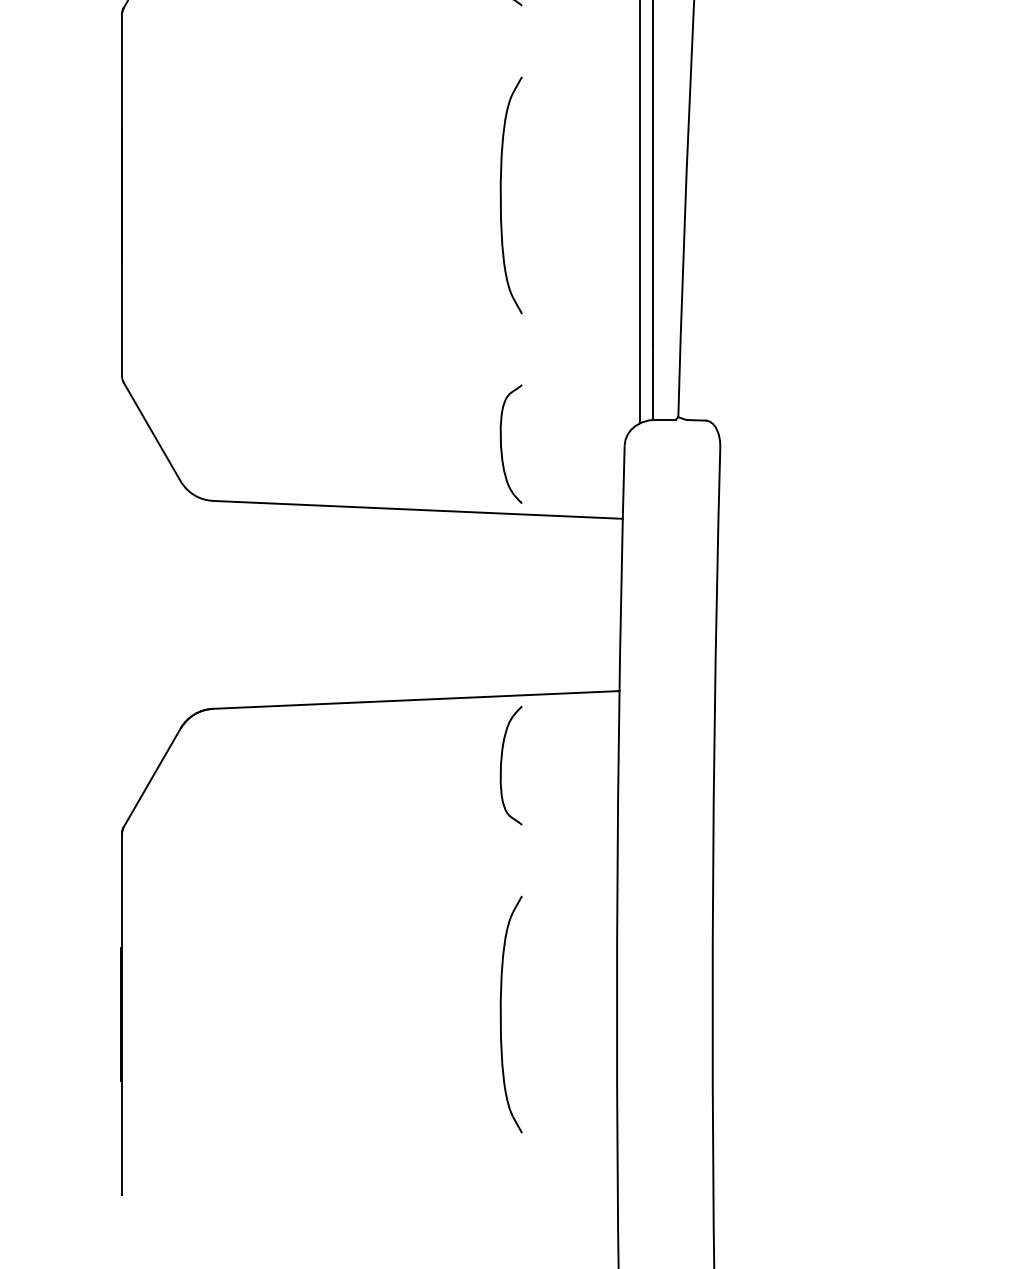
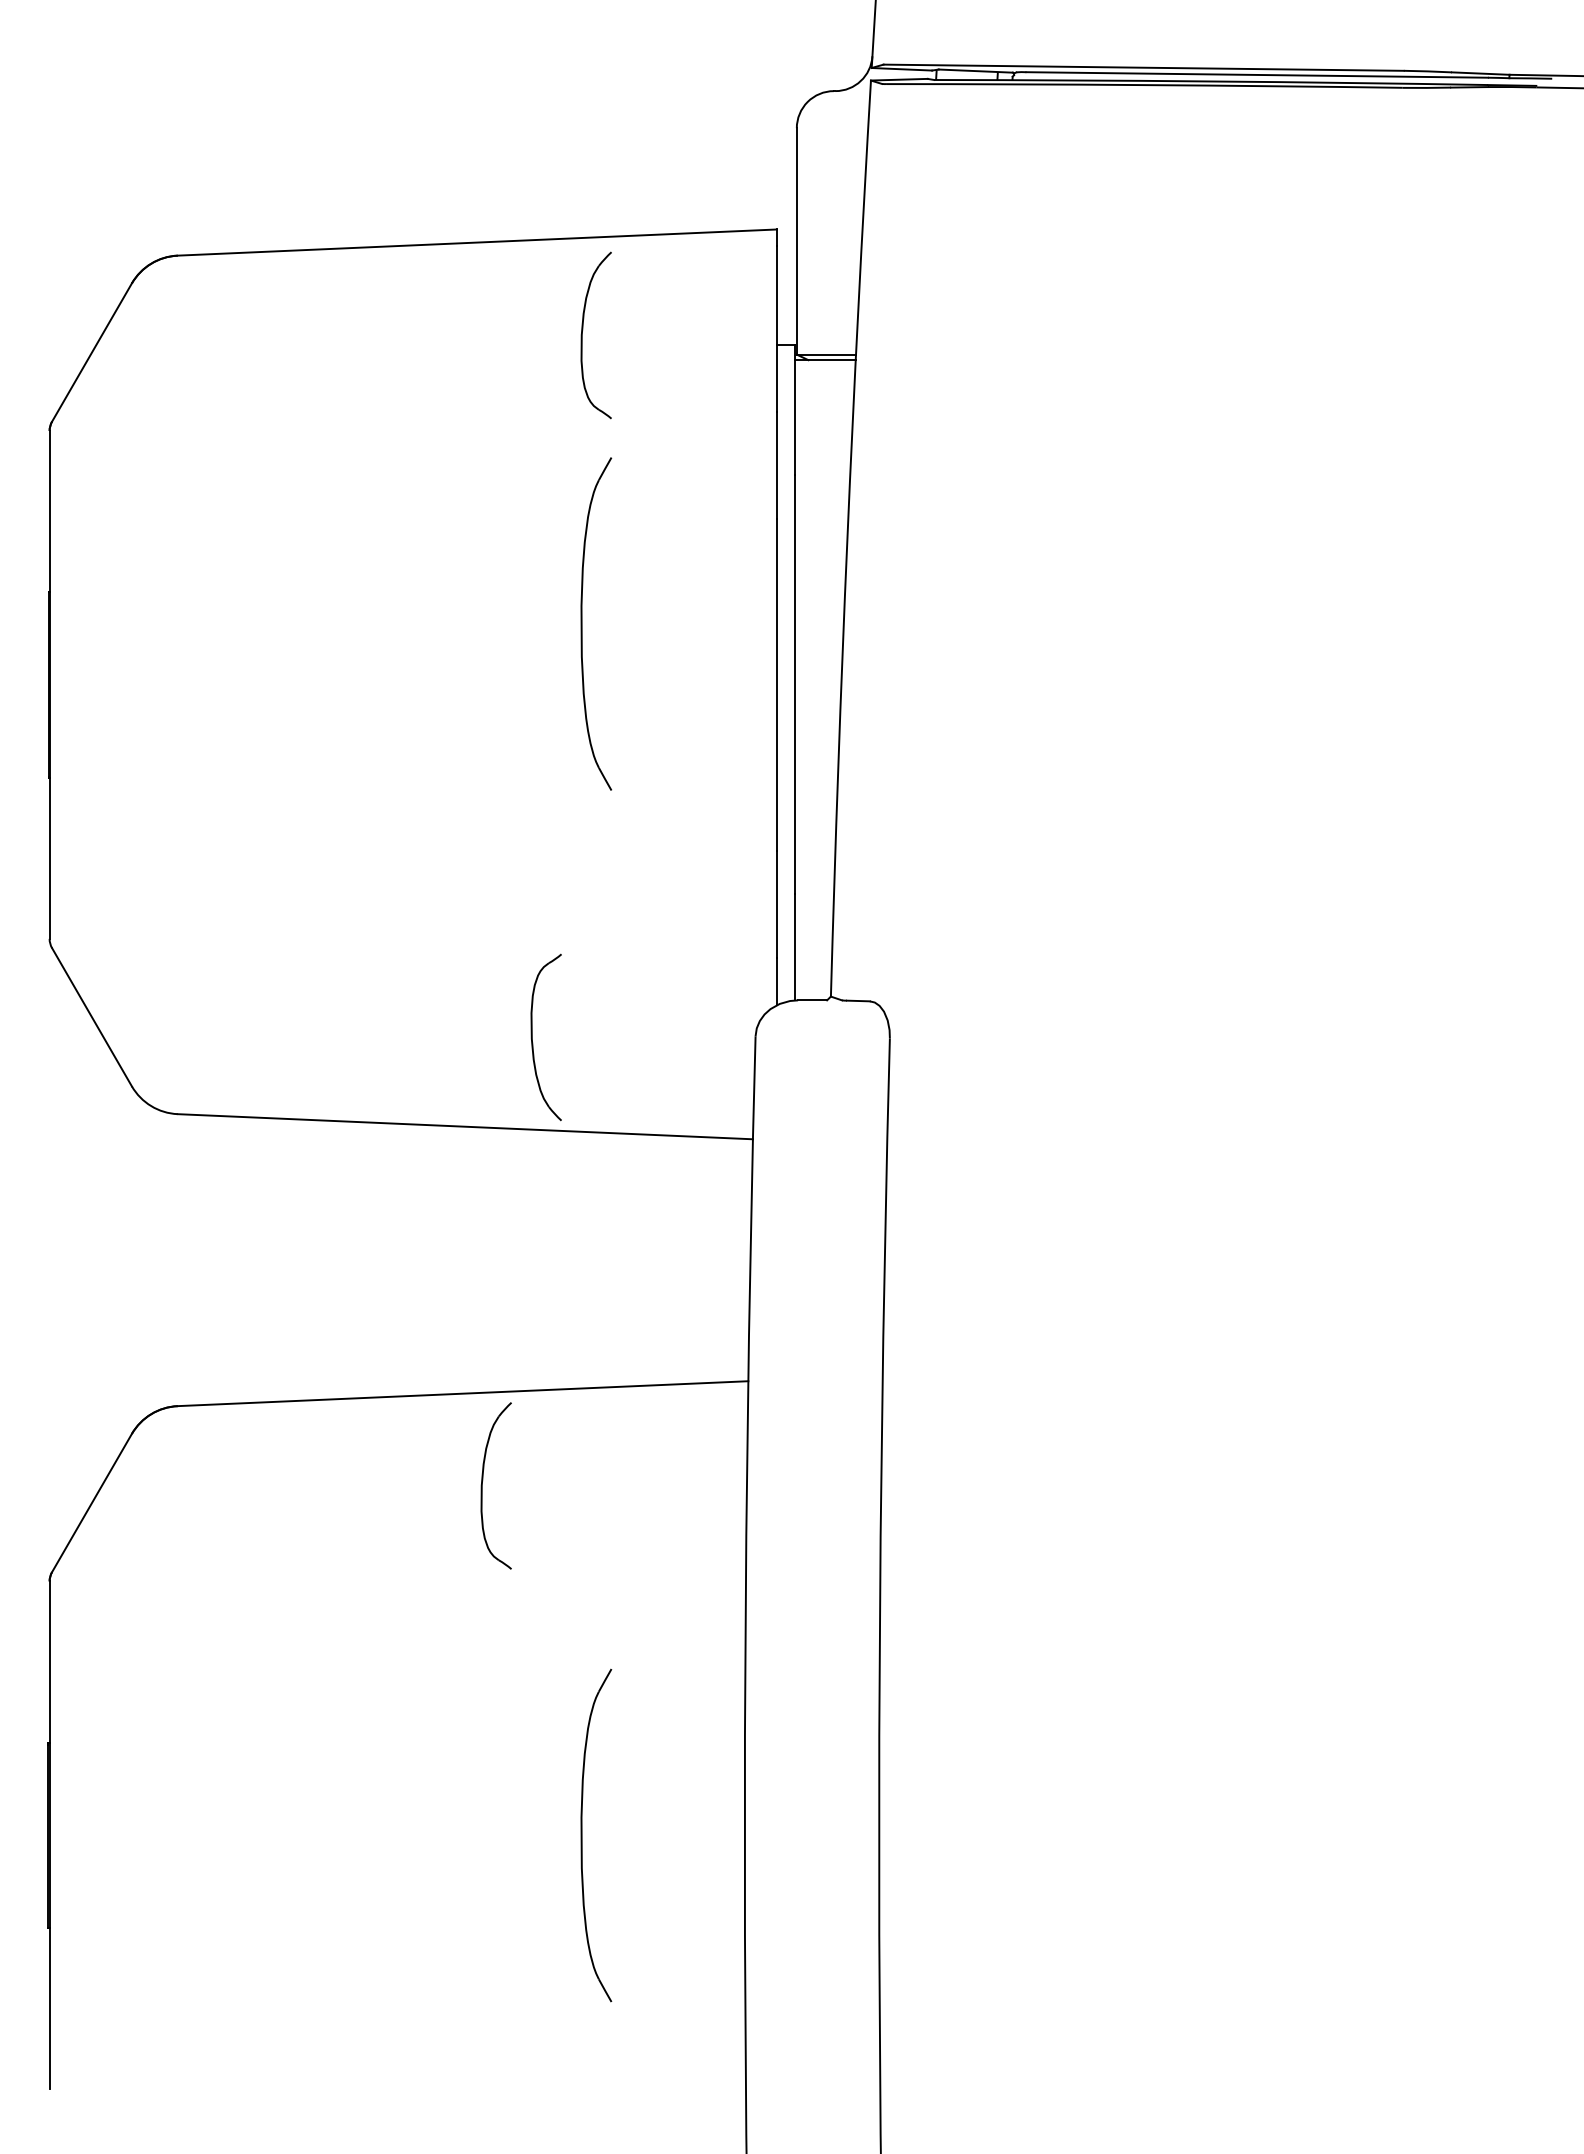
part: (501, 195) -> (582, 623), moved
part: (501, 444) -> (532, 1037), moved
part: (502, 761) -> (483, 1480), moved

